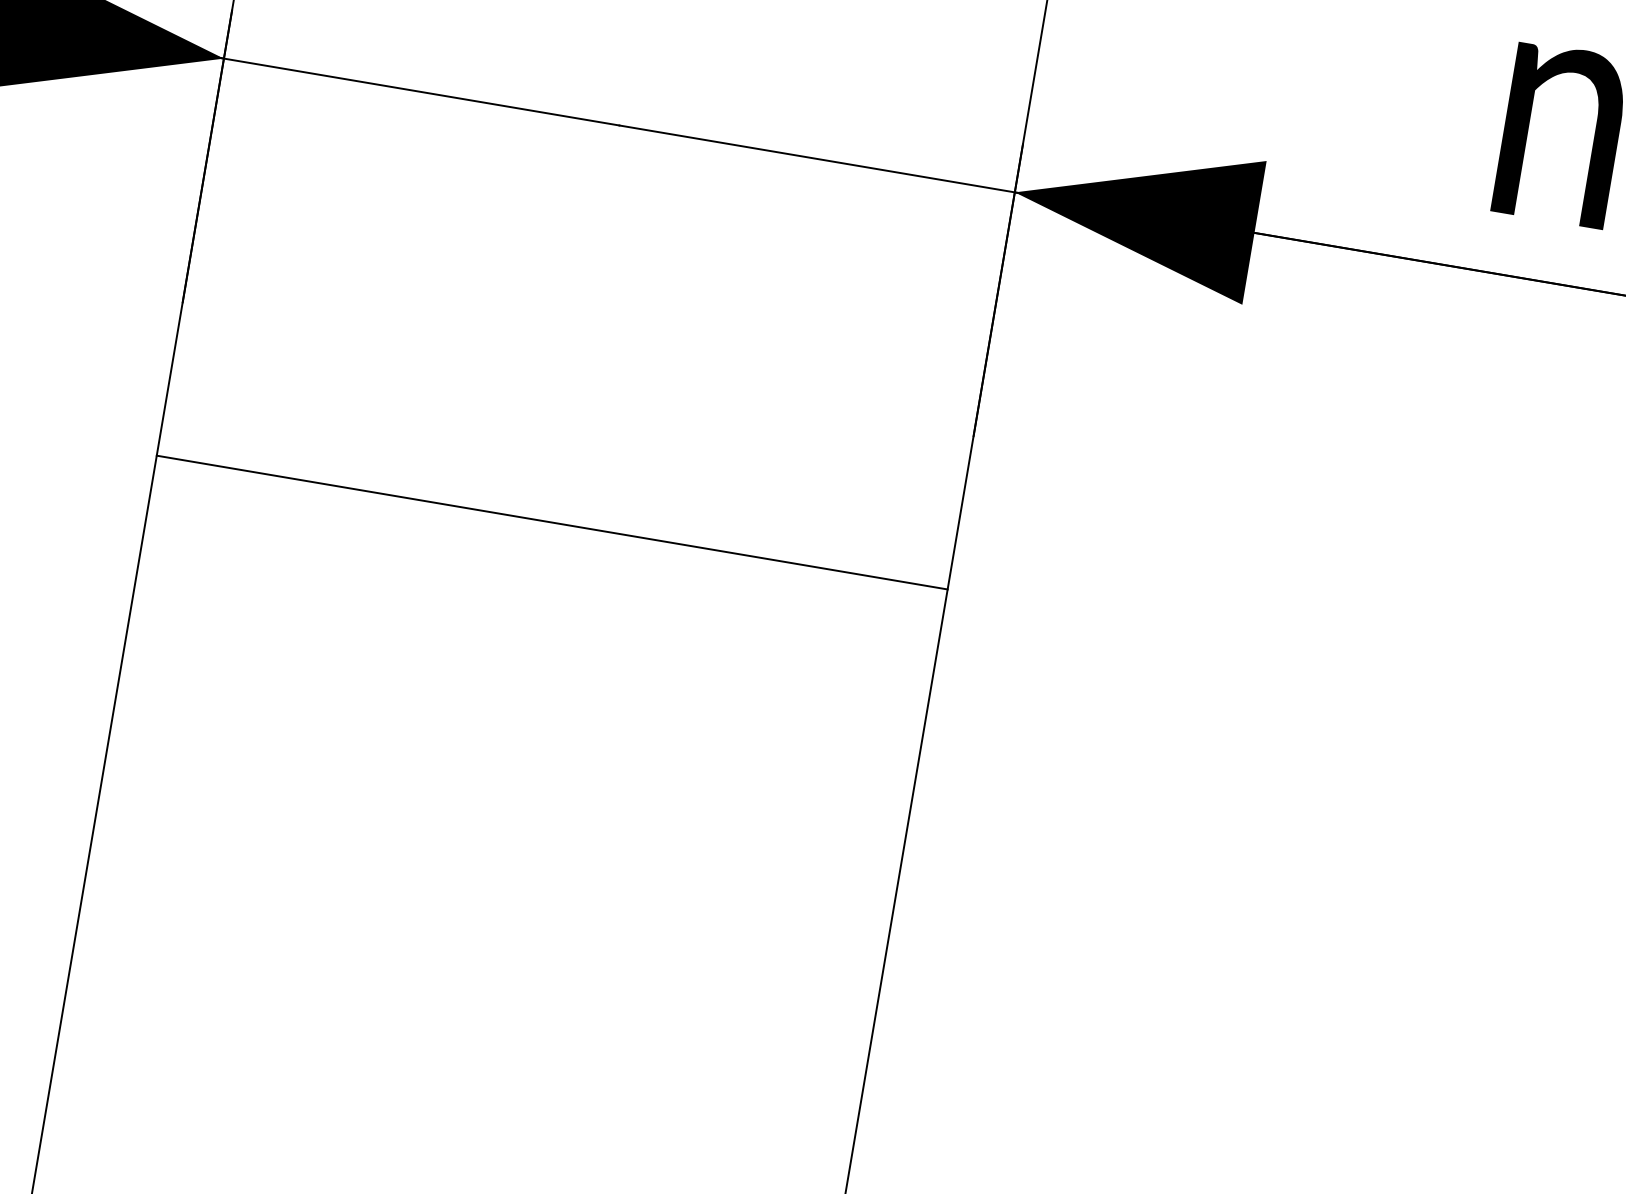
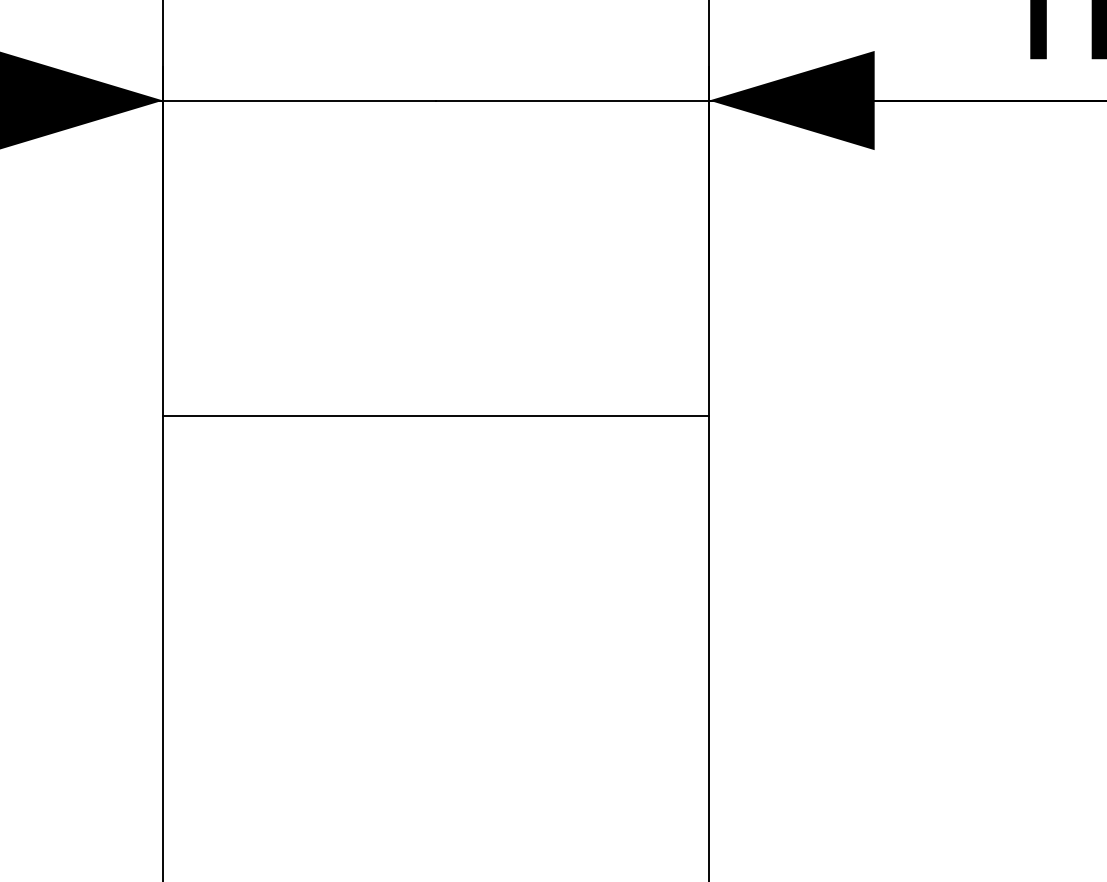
line: (552, 522) -> (436, 415), moved

